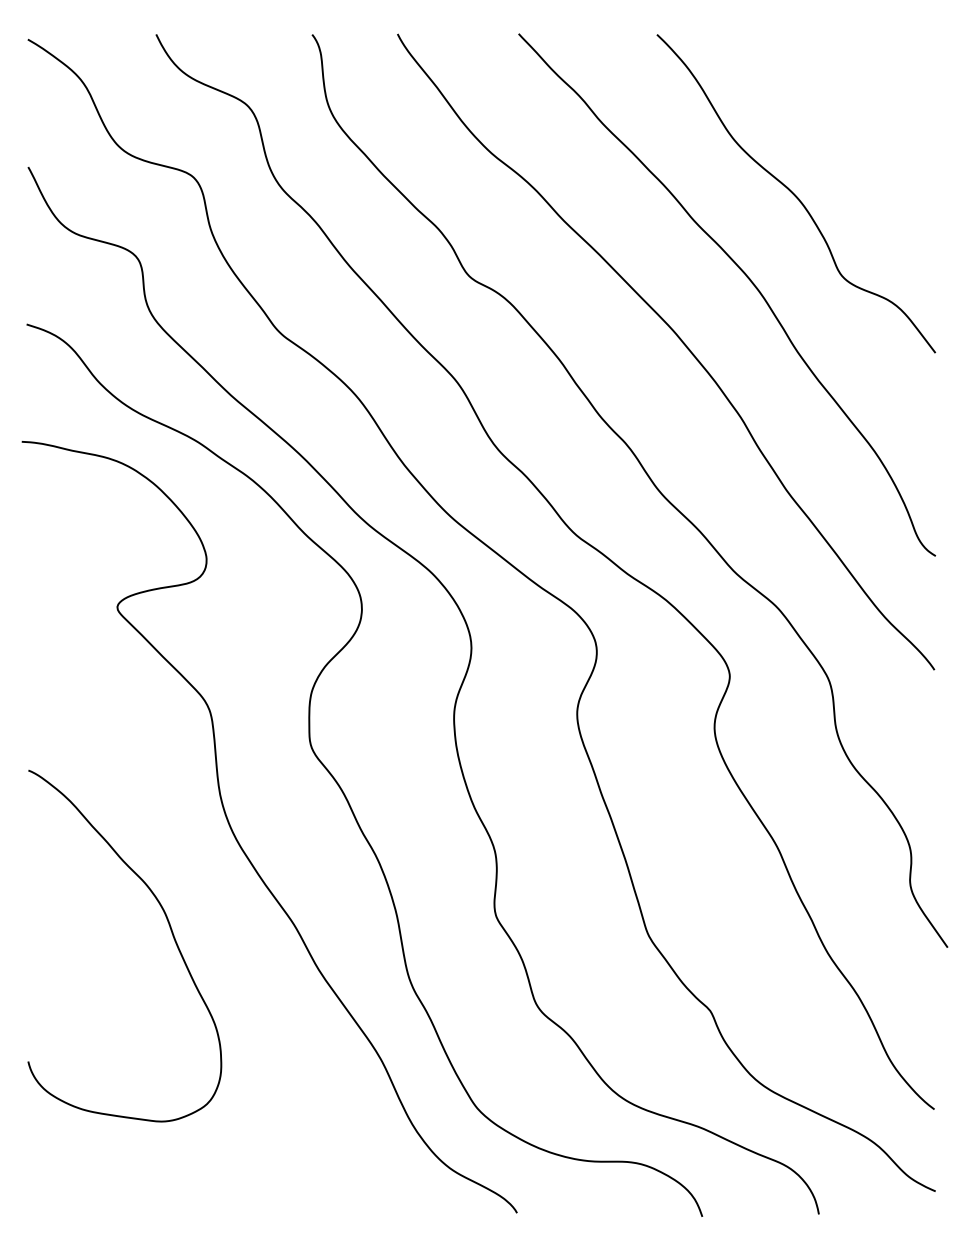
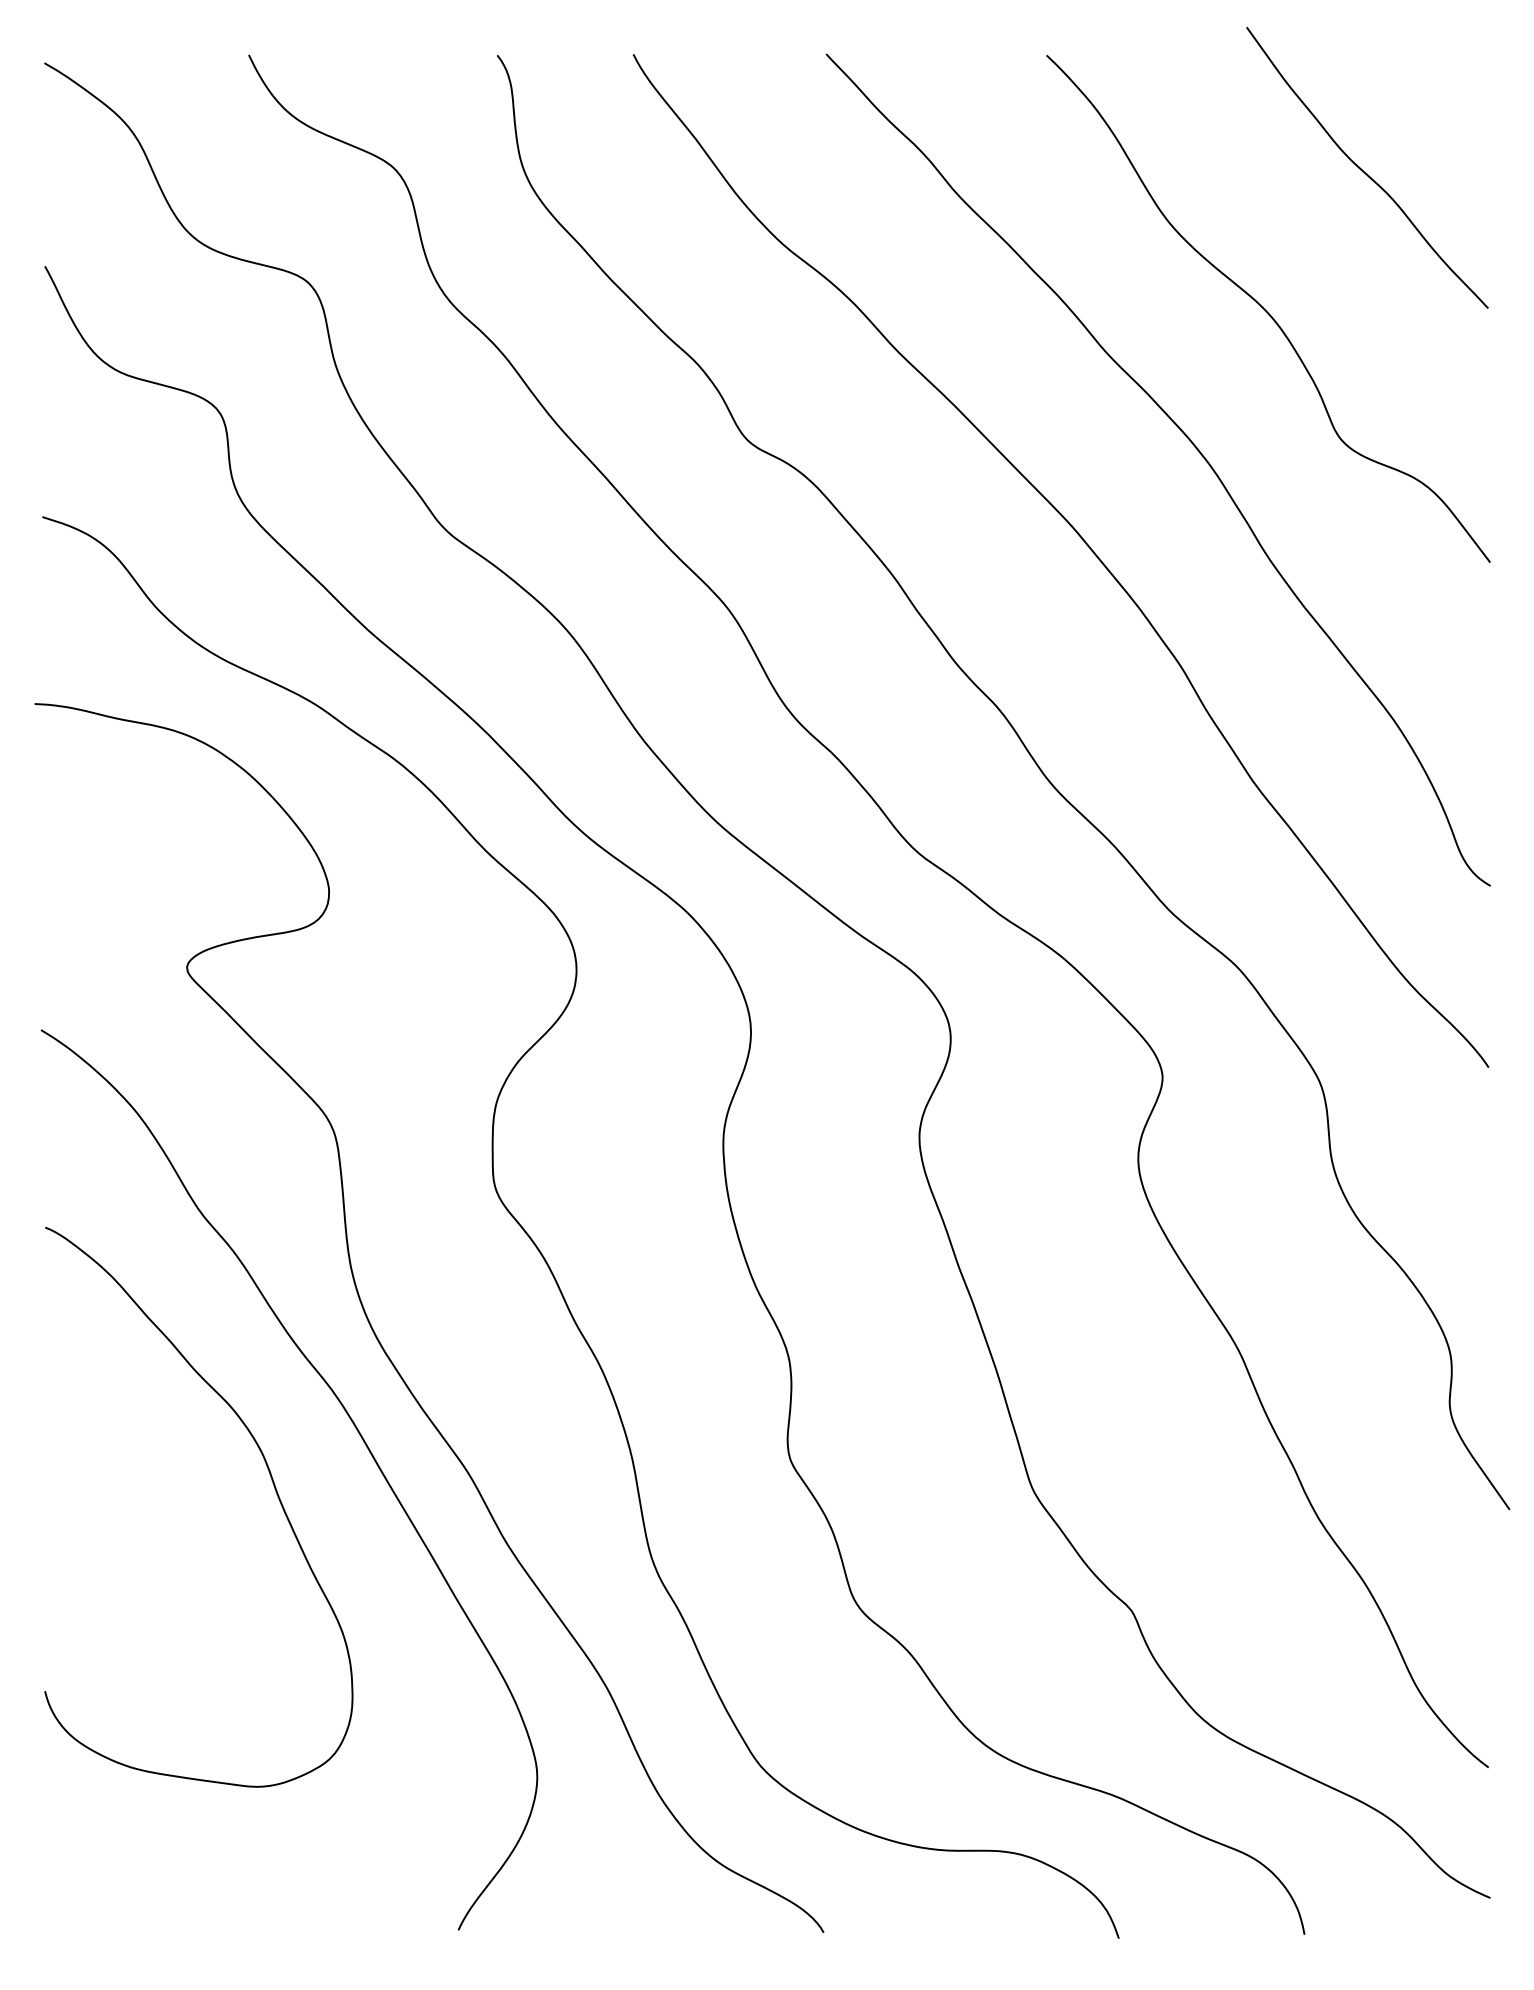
curve: (856, 106) -> (1364, 169), added
curve: (225, 901) -> (359, 1436), added

